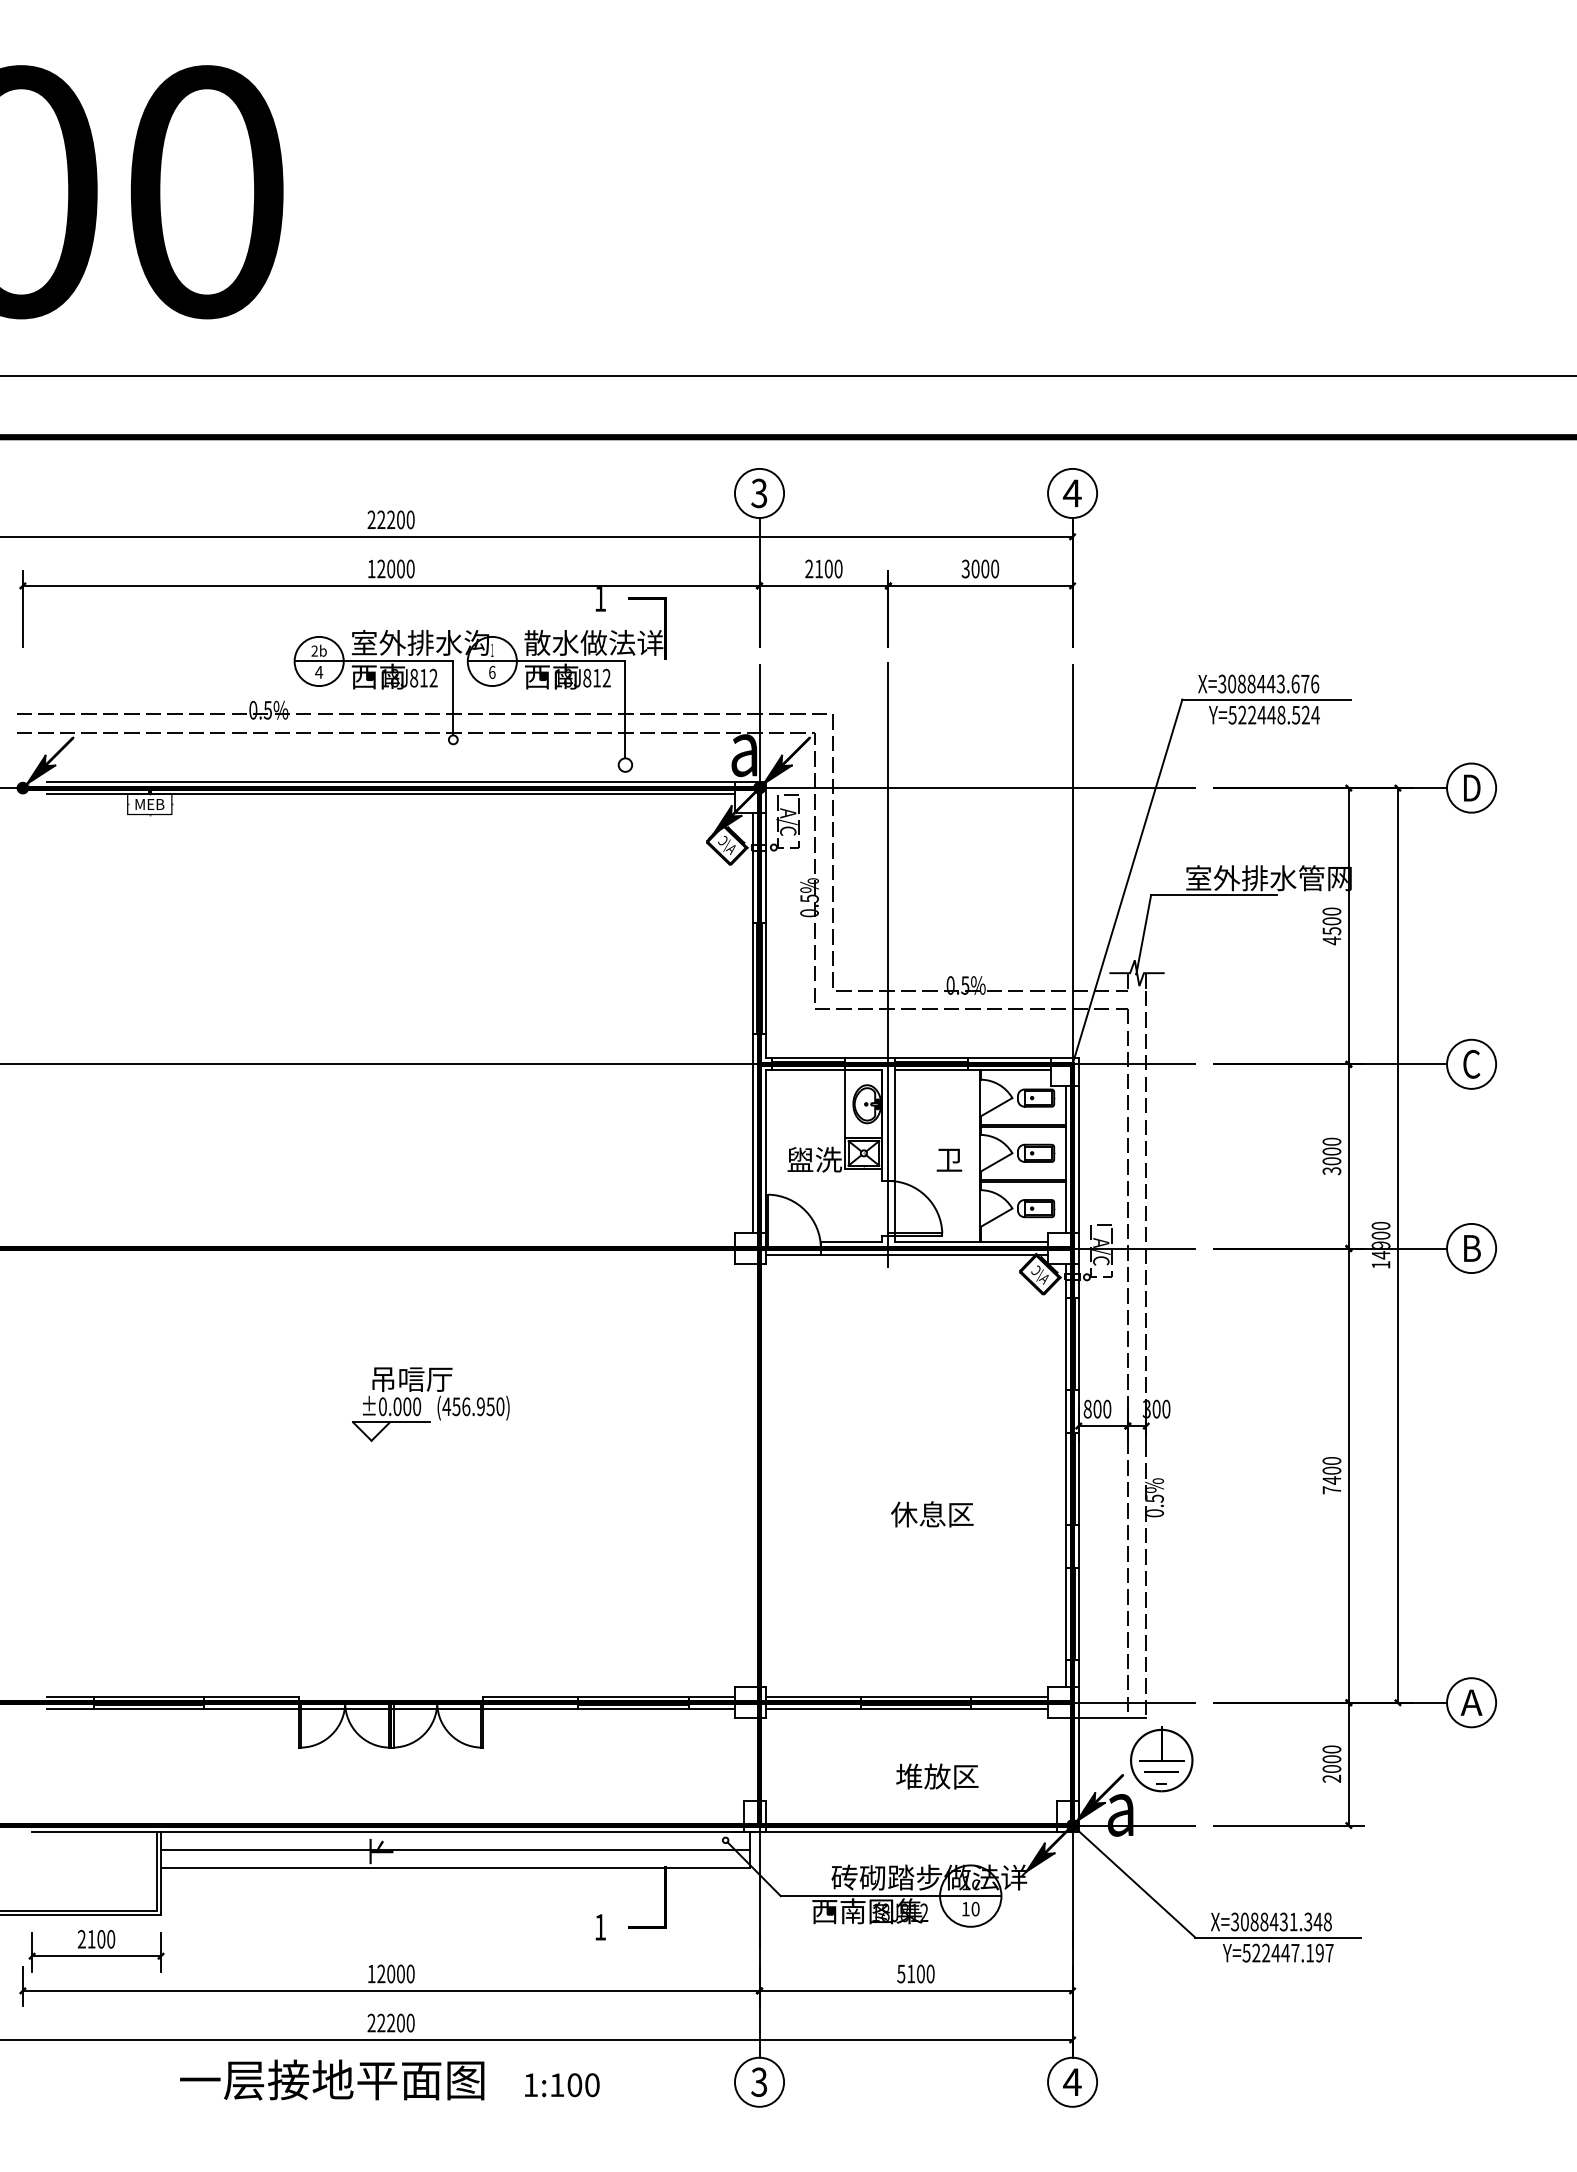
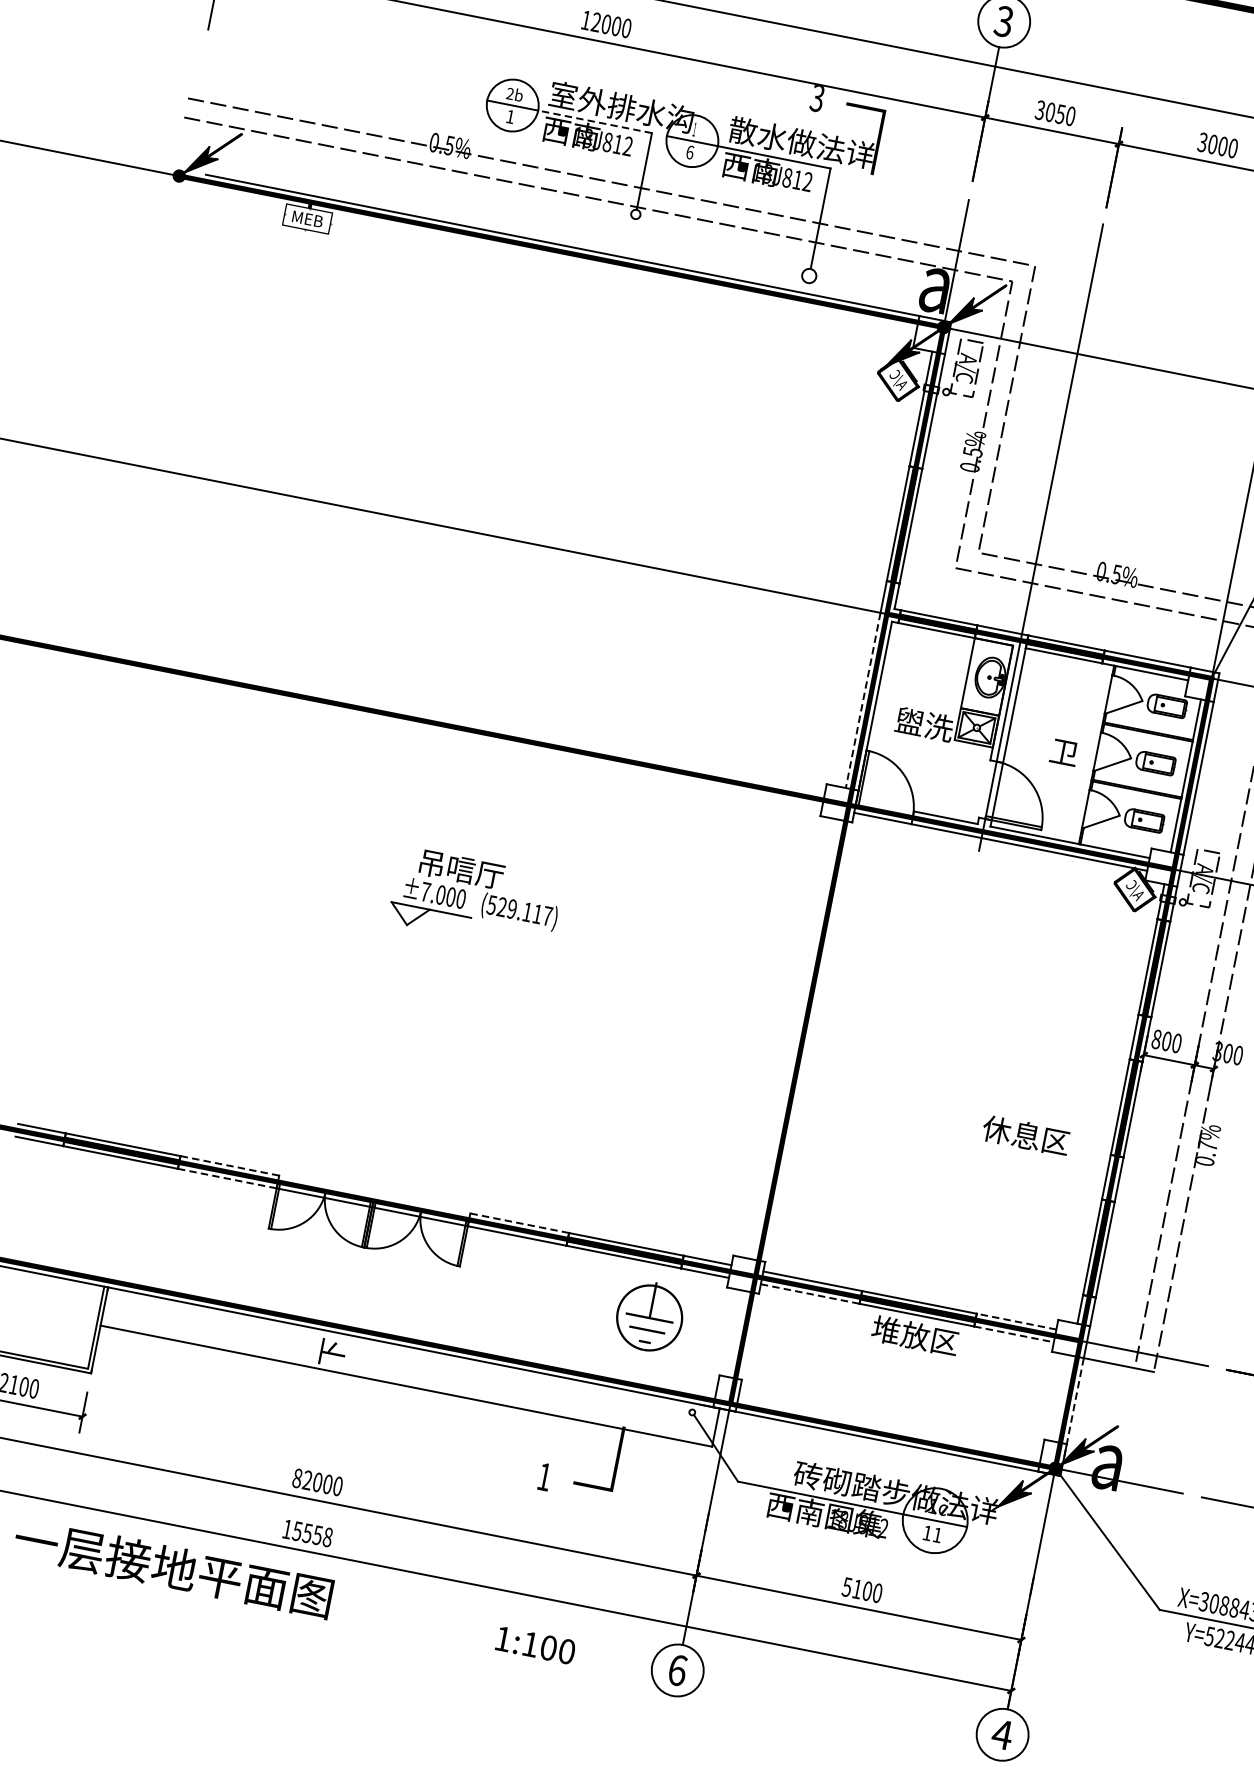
text: (818, 568) -> (1050, 111), 2100 -> 3050
text: (600, 599) -> (817, 99), 1 -> 3
line: (398, 661) -> (595, 121), solid -> dashed
text: (319, 672) -> (510, 117), 4 -> 1
line: (390, 794) -> (559, 258), removed
line: (753, 1149) -> (863, 701), solid -> dashed
text: (382, 1406) -> (425, 891), ±0.000 -> ±7.000
text: (473, 1406) -> (519, 910), (456.950) -> (529.117)
text: (1154, 1498) -> (1207, 1145), 0.5% -> 0.7%
text: (932, 1514) -> (1026, 1135), moved
line: (251, 1696) -> (229, 1165), solid -> dashed
line: (530, 1696) -> (519, 1223), solid -> dashed
line: (1009, 1696) -> (1016, 1321), solid -> dashed
line: (251, 1708) -> (227, 1178), solid -> dashed
line: (813, 1708) -> (810, 1293), solid -> dashed
line: (1010, 1708) -> (1015, 1334), solid -> dashed
text: (1161, 1759) -> (649, 1316), moved
line: (1078, 1765) -> (1073, 1407), solid -> dashed
text: (937, 1776) -> (915, 1336), moved
line: (455, 1850) -> (409, 1367), removed
text: (975, 1908) -> (937, 1534), 10 -> 11
text: (371, 1973) -> (297, 1477), 12000 -> 82000
text: (390, 2022) -> (307, 1532), 22200 -> 15558
text: (332, 2079) -> (173, 1567), moved
text: (759, 2081) -> (677, 1669), 3 -> 6
text: (562, 2085) -> (535, 1645), moved

